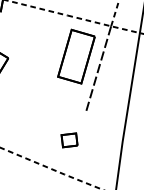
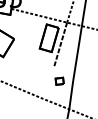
part: (69, 138) -> (59, 80), moved

